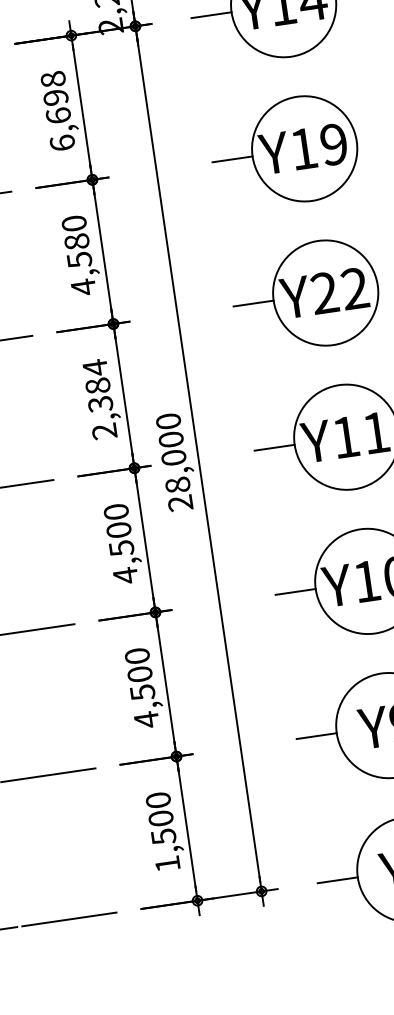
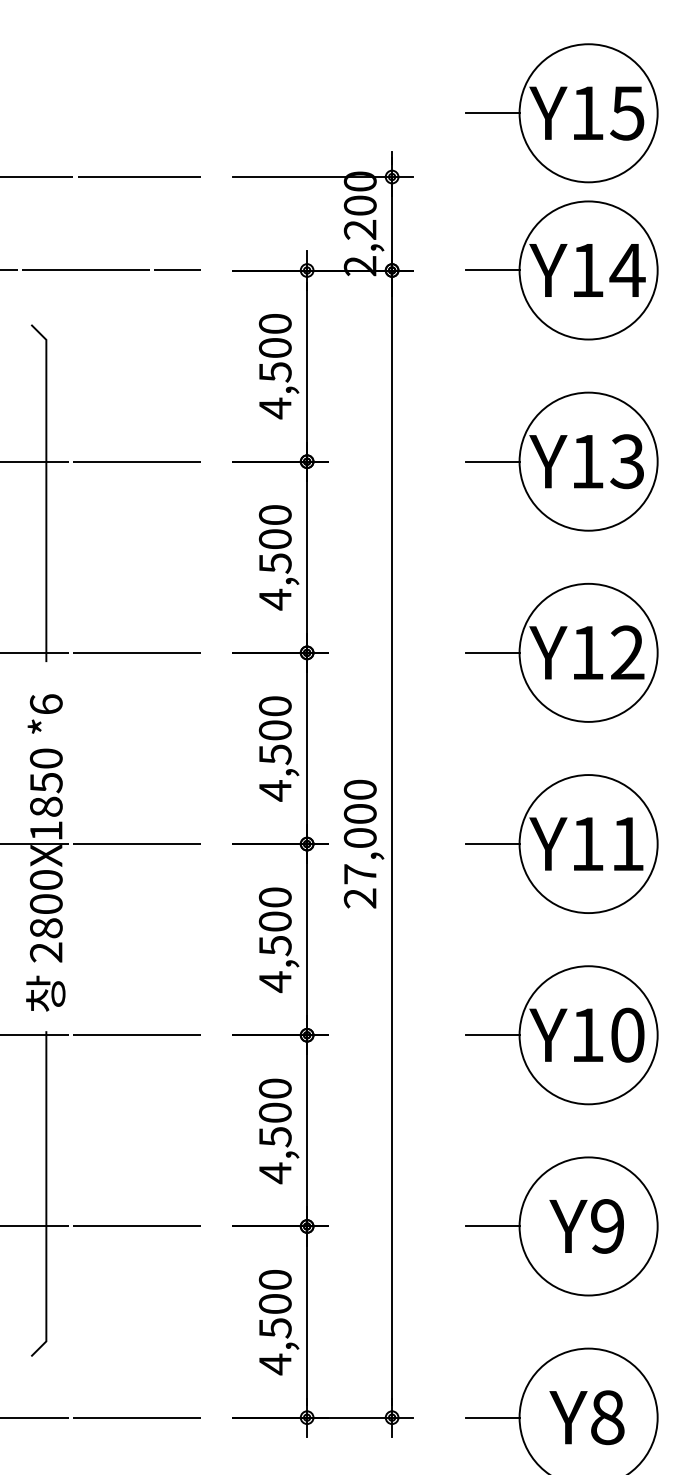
text: (57, 111) -> (274, 366), 6,698 -> 4,500
text: (333, 144) -> (627, 461), Y19 -> Y13
text: (76, 242) -> (274, 539), 4,580 -> 4,500
text: (324, 292) -> (587, 652), Y22 -> Y12
text: (99, 399) -> (274, 748), 2,384 -> 4,500
text: (178, 485) -> (360, 874), 28,000 -> 27,000
text: (167, 864) -> (275, 1364), 1,500 -> 4,500

